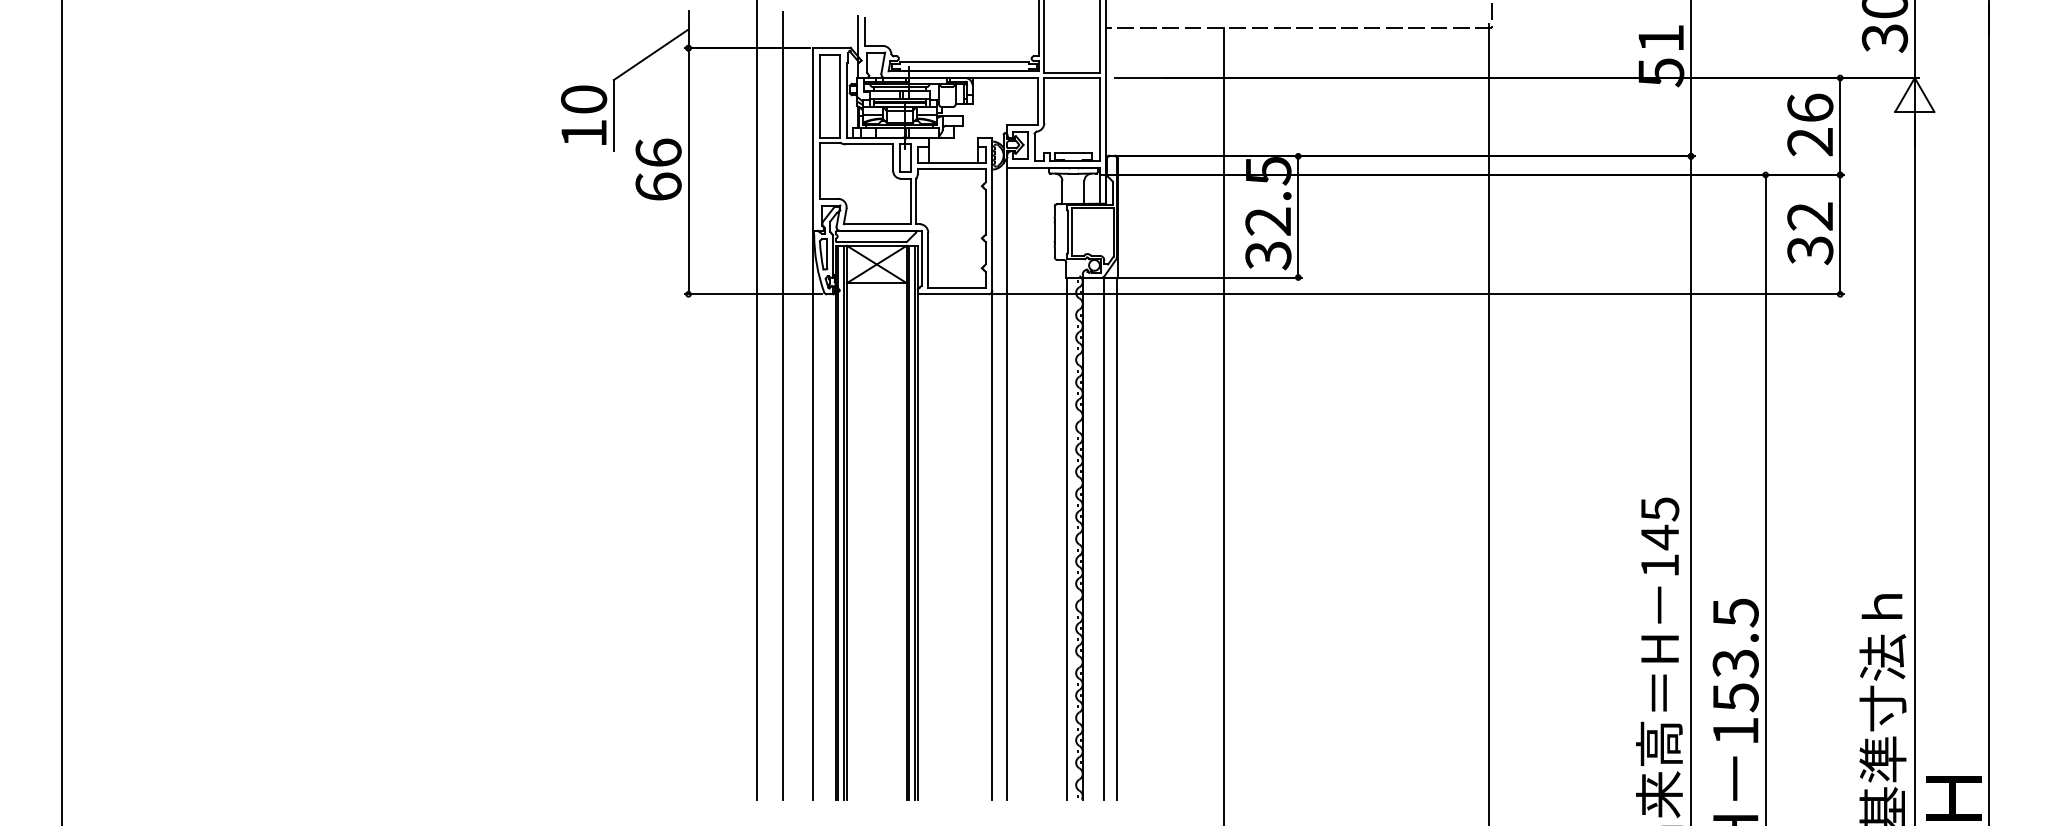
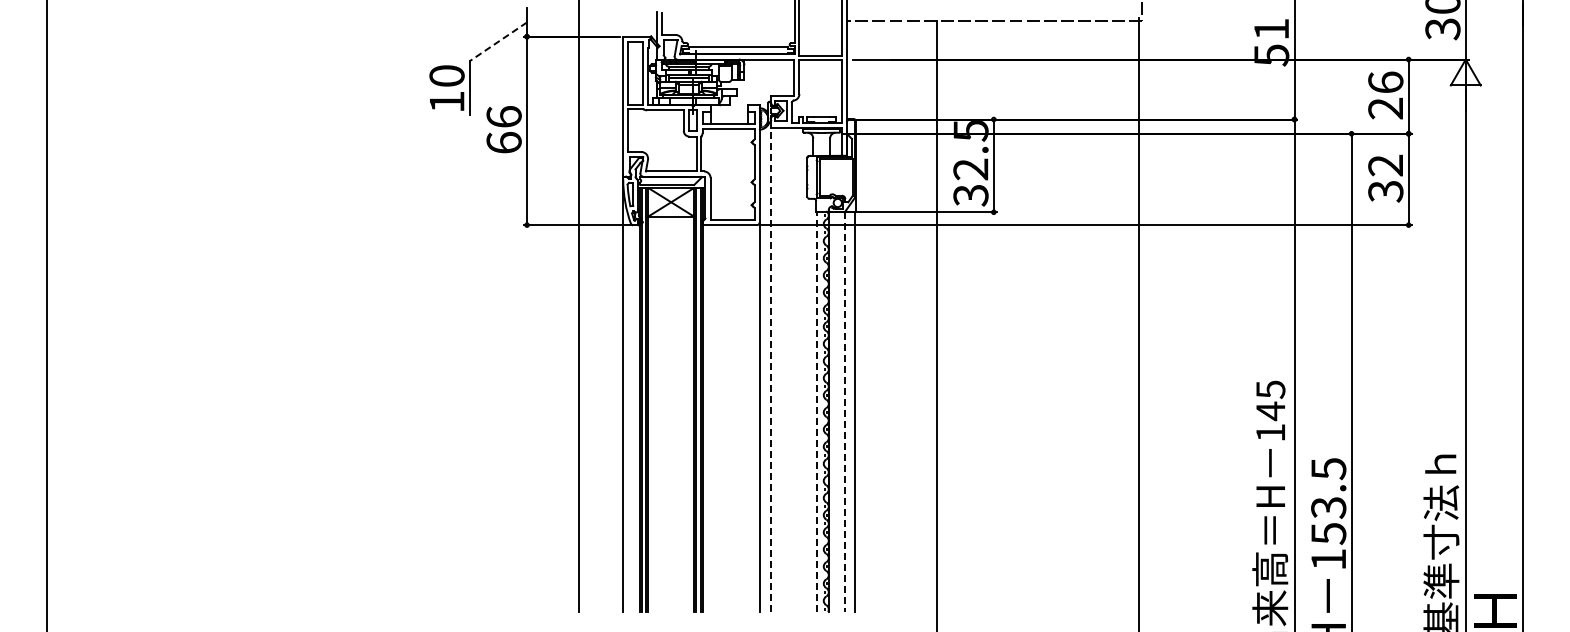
line: (651, 55) -> (498, 42), solid -> dashed
line: (783, 405) -> (599, 310), removed
line: (1007, 482) -> (771, 369), solid -> dashed
line: (1066, 539) -> (816, 412), solid -> dashed
line: (1103, 539) -> (844, 412), solid -> dashed

